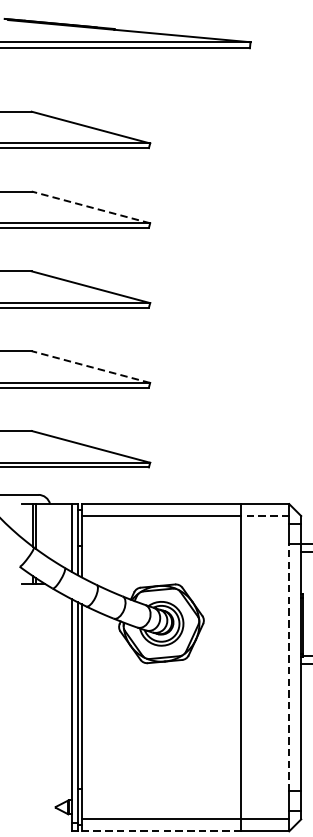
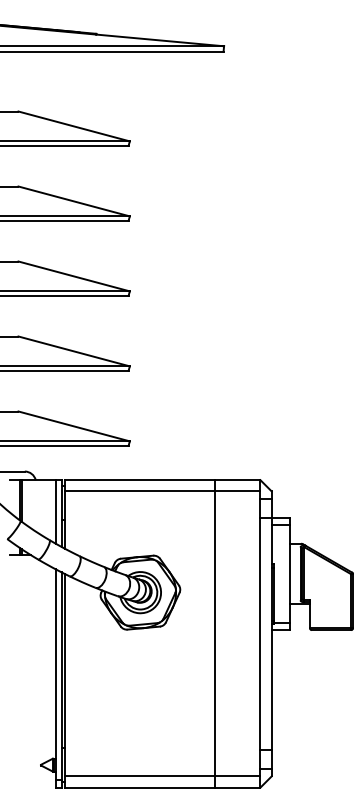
line: (91, 207) -> (74, 201), dashed -> solid
line: (91, 367) -> (74, 351), dashed -> solid
line: (264, 516) -> (237, 491), dashed -> solid
line: (289, 667) -> (260, 633), dashed -> solid
line: (161, 831) -> (140, 787), dashed -> solid

